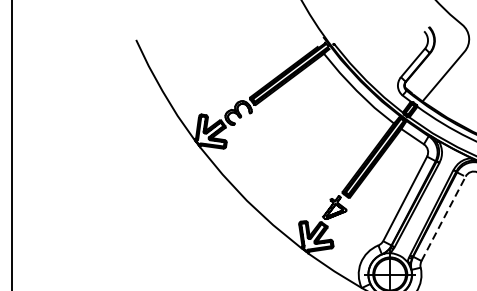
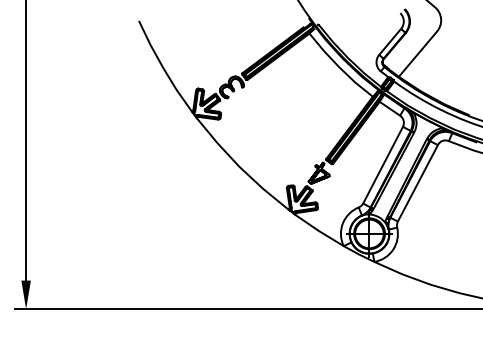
line: (446, 214) -> (420, 179), dashed -> solid

